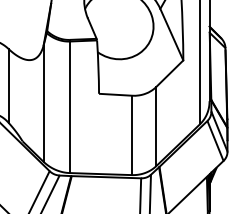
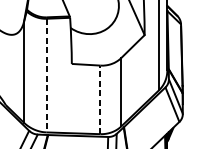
line: (69, 107) -> (46, 75), solid -> dashed
line: (132, 135) -> (100, 99), solid -> dashed

